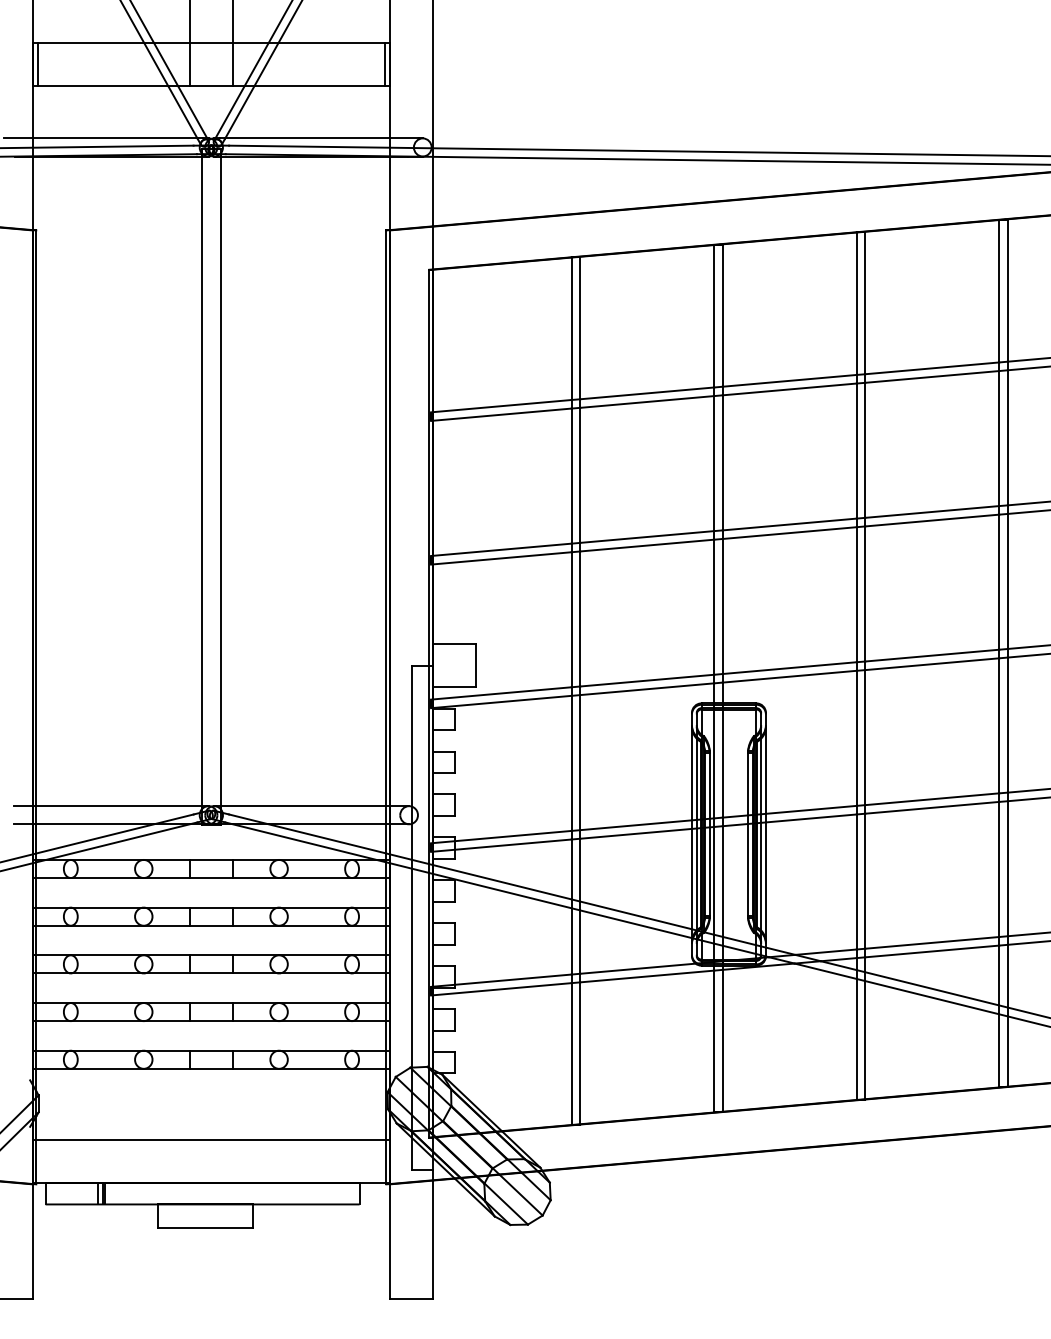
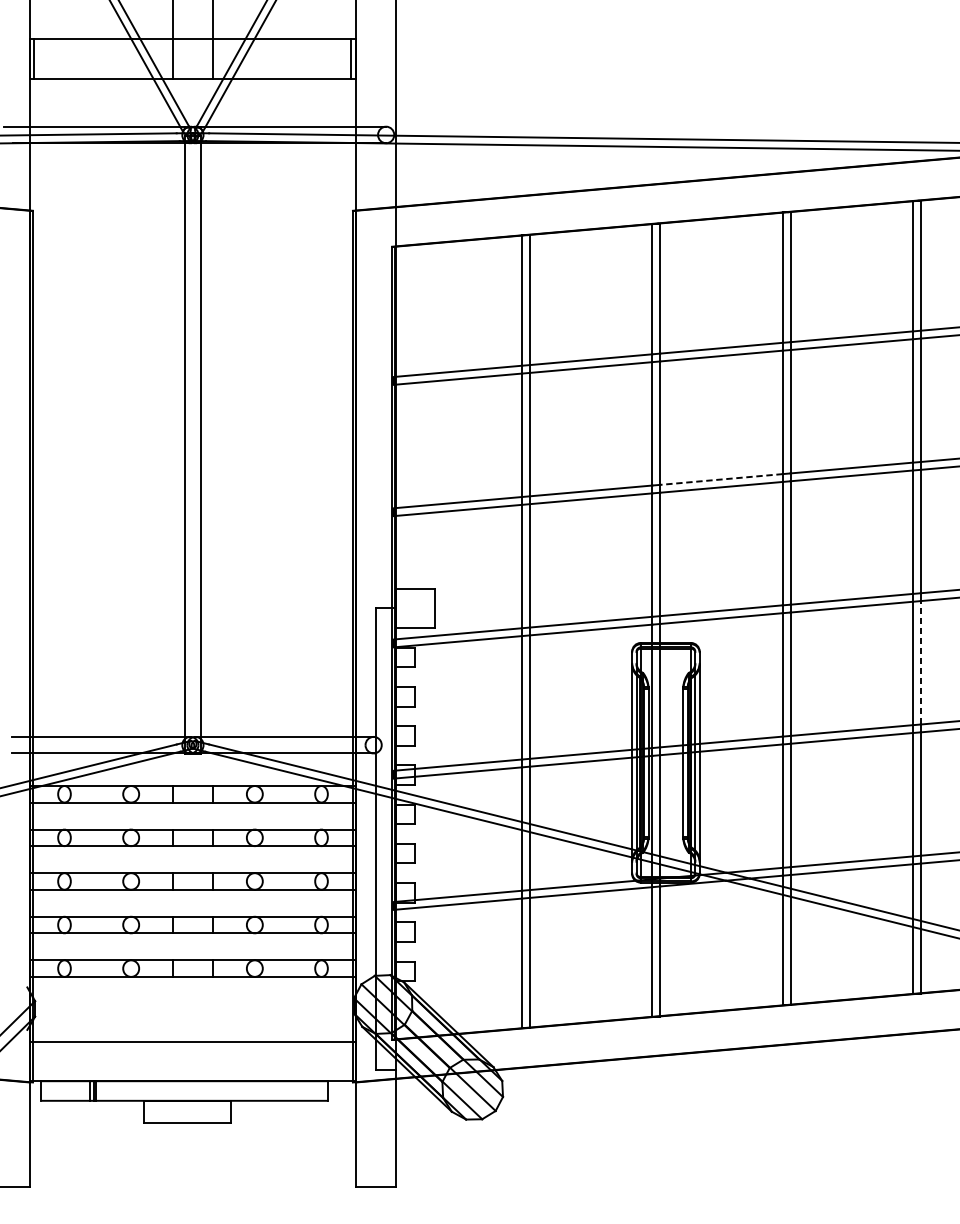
line: (789, 524) -> (721, 479), solid -> dashed
line: (1007, 725) -> (920, 663), solid -> dashed

